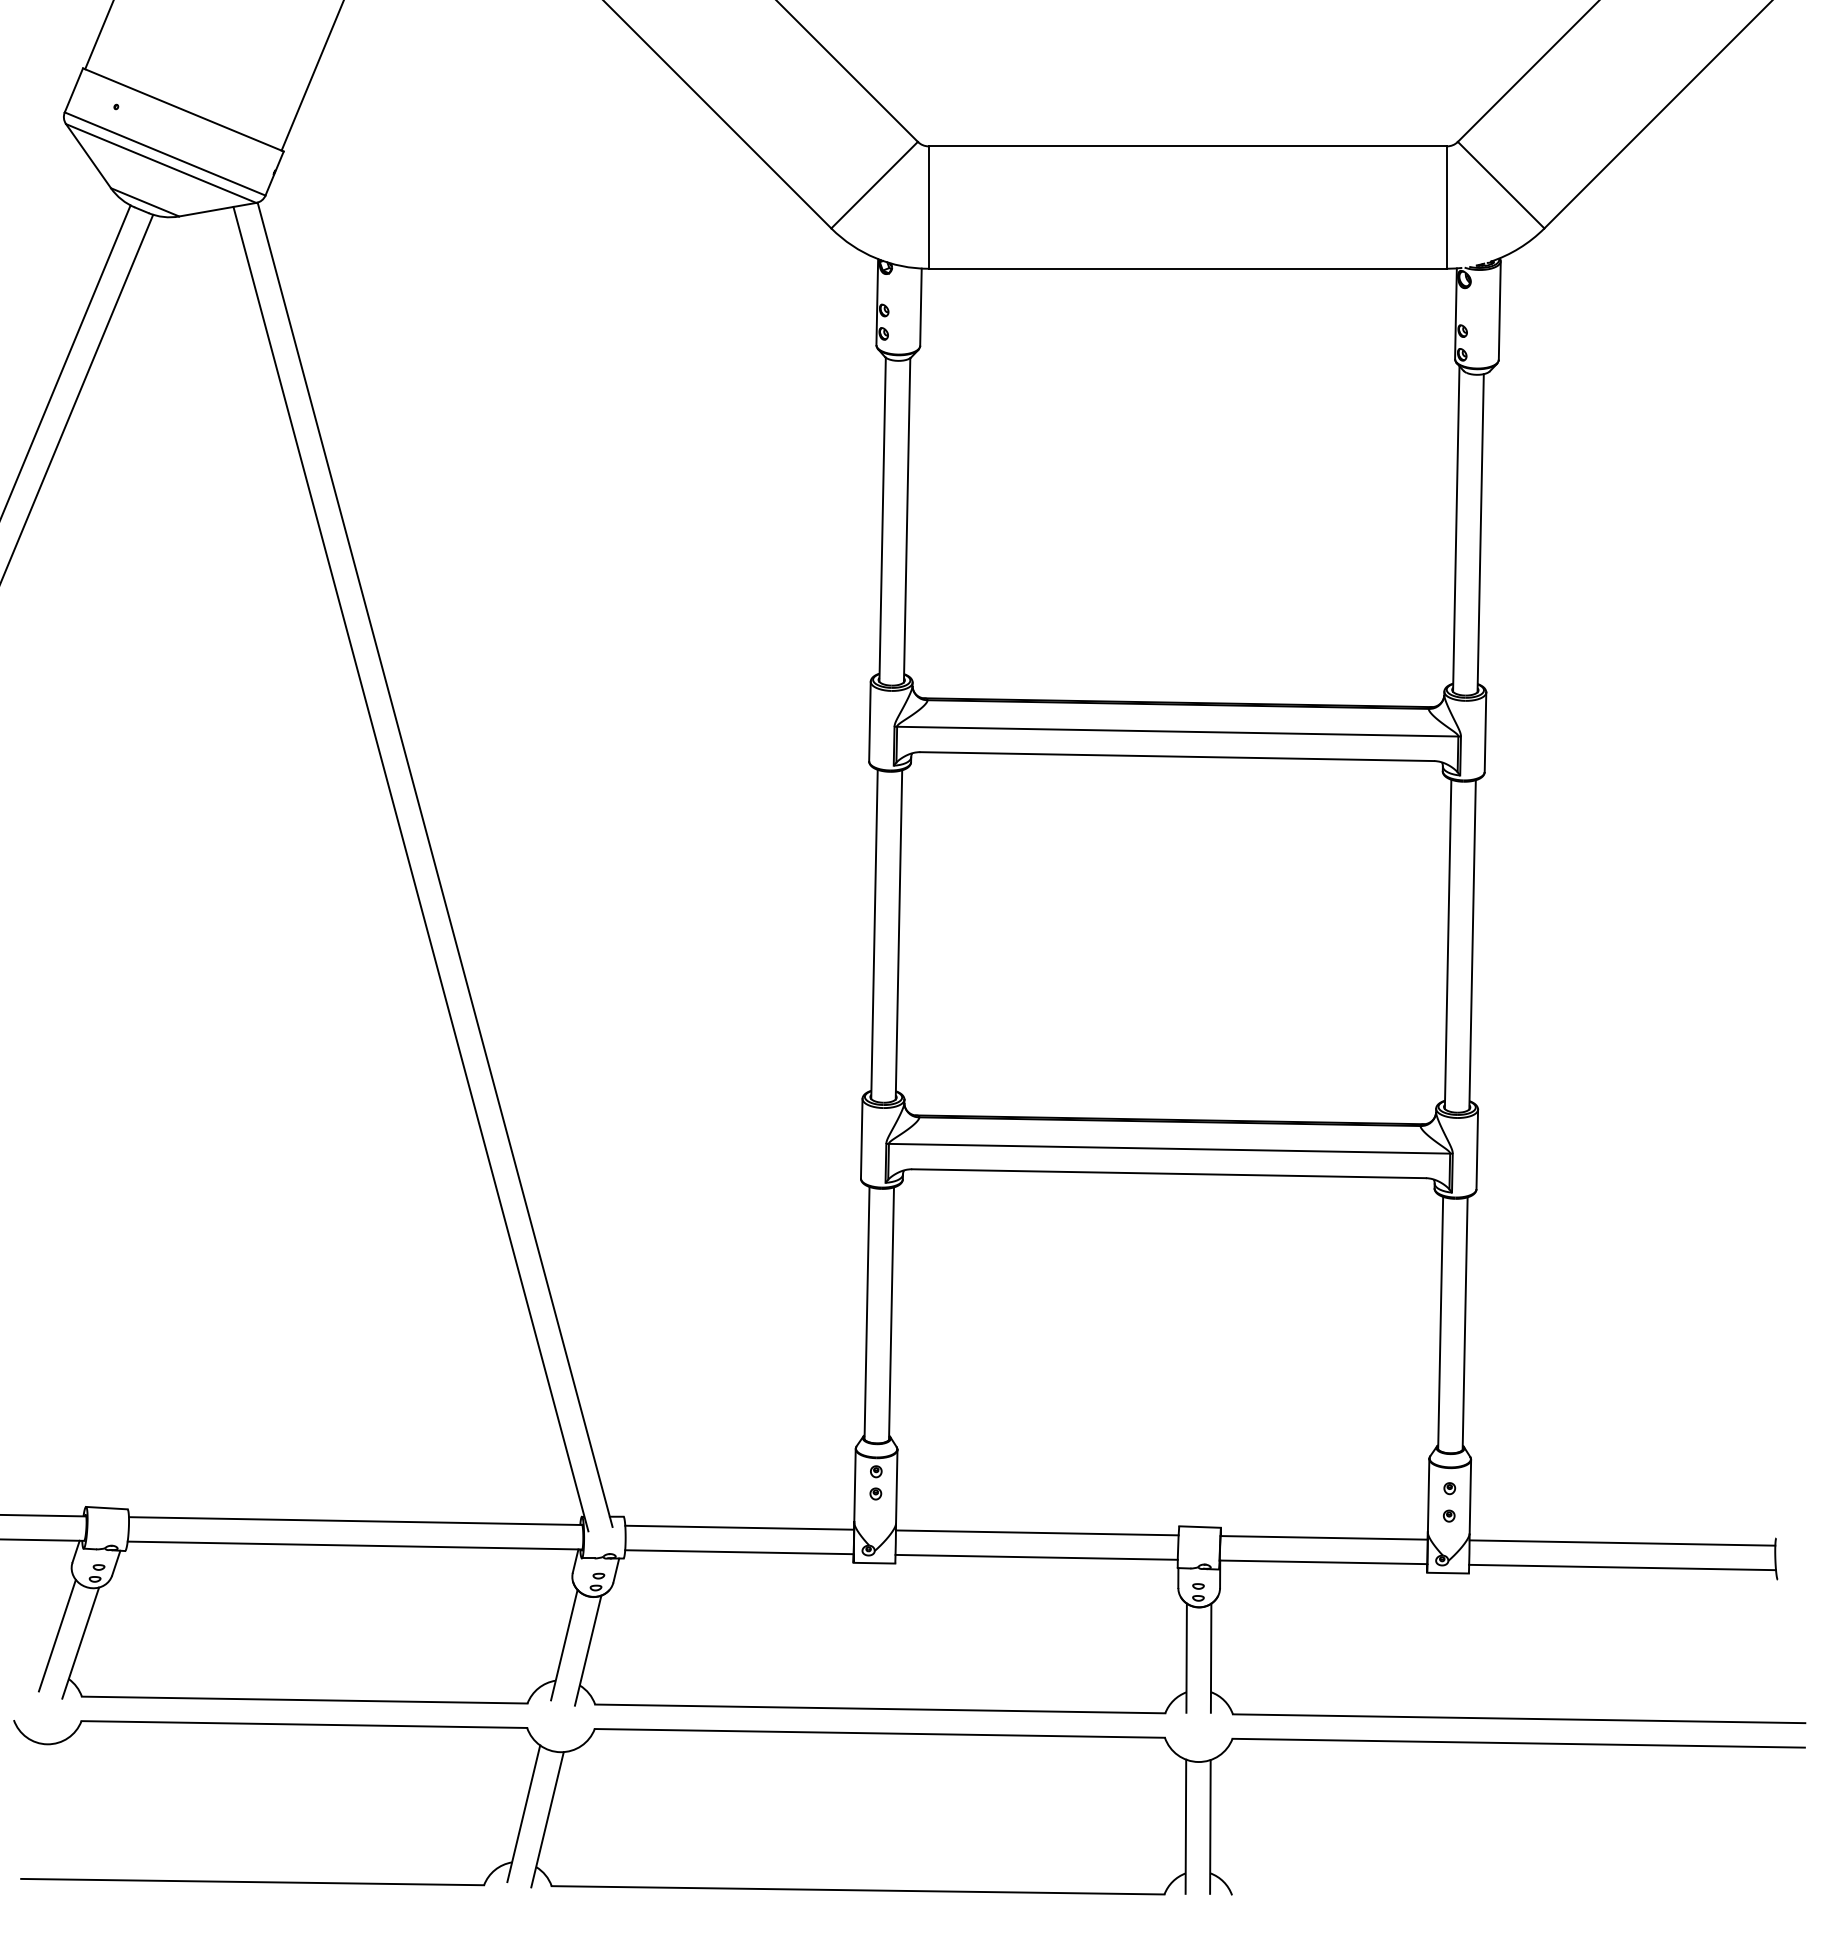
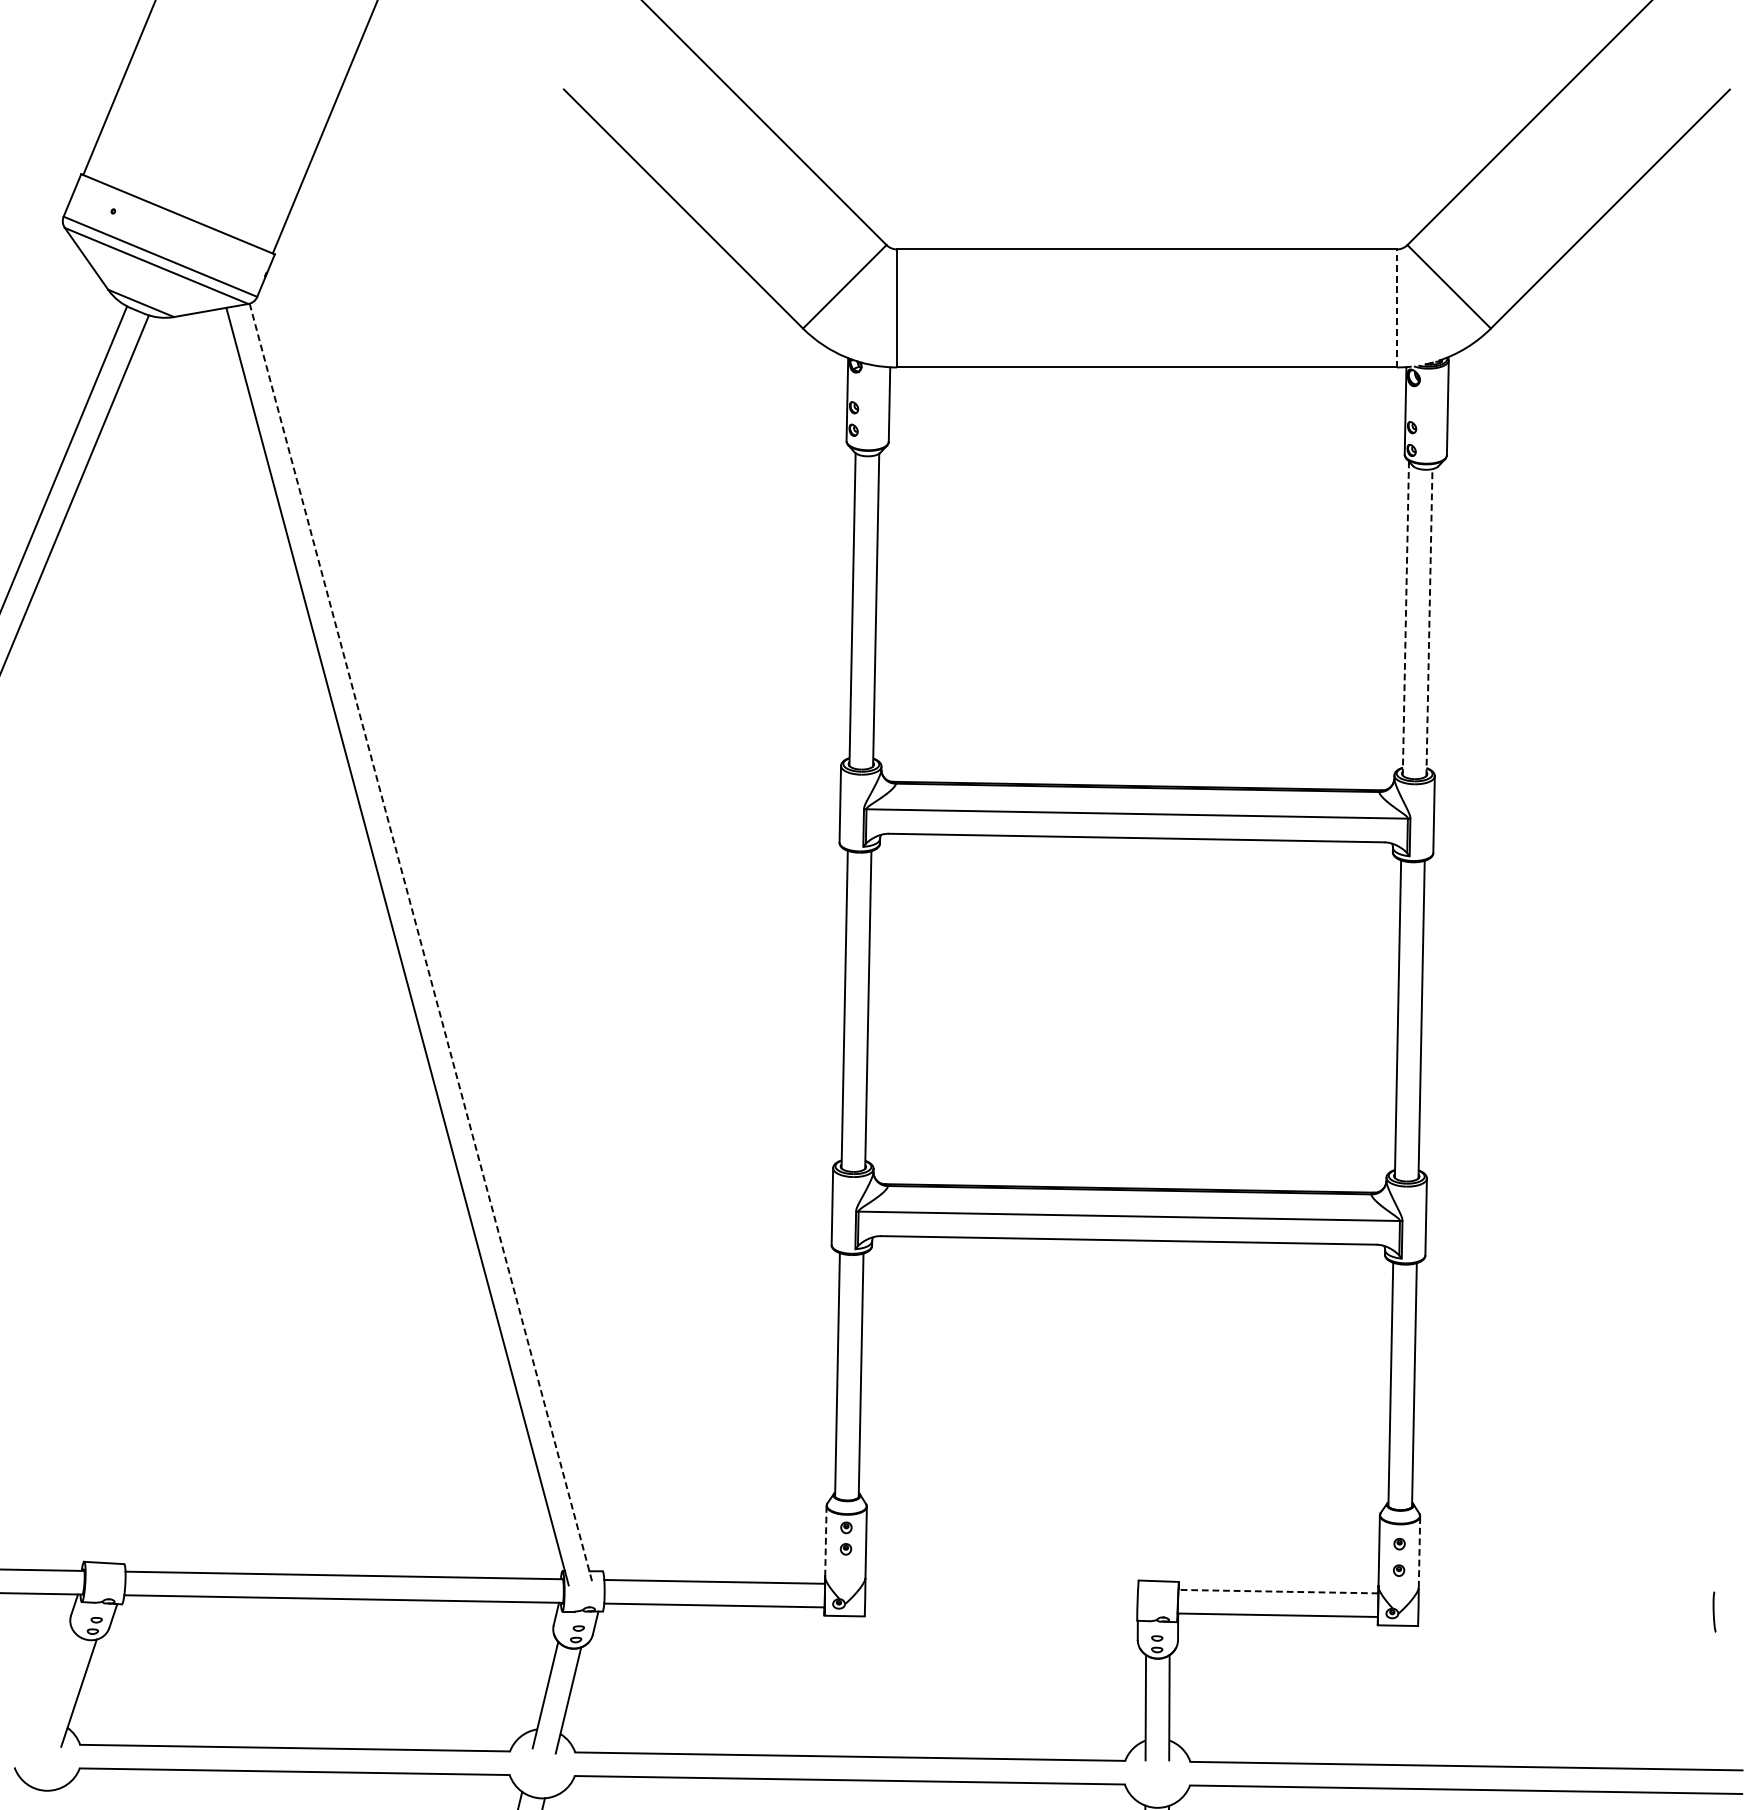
line: (1447, 207) -> (1397, 308), solid -> dashed
line: (1456, 529) -> (1406, 618), solid -> dashed
line: (1480, 532) -> (1429, 621), solid -> dashed
line: (435, 864) -> (421, 942), solid -> dashed
line: (855, 1486) -> (826, 1542), solid -> dashed
line: (1470, 1496) -> (1419, 1551), solid -> dashed
line: (1036, 1532) -> (1000, 1586), removed
line: (1324, 1537) -> (1278, 1591), solid -> dashed
line: (1622, 1542) -> (1566, 1596), removed
line: (1036, 1556) -> (1000, 1609), removed
line: (1622, 1567) -> (1566, 1620), removed
line: (56, 1635) -> (55, 1685), removed

